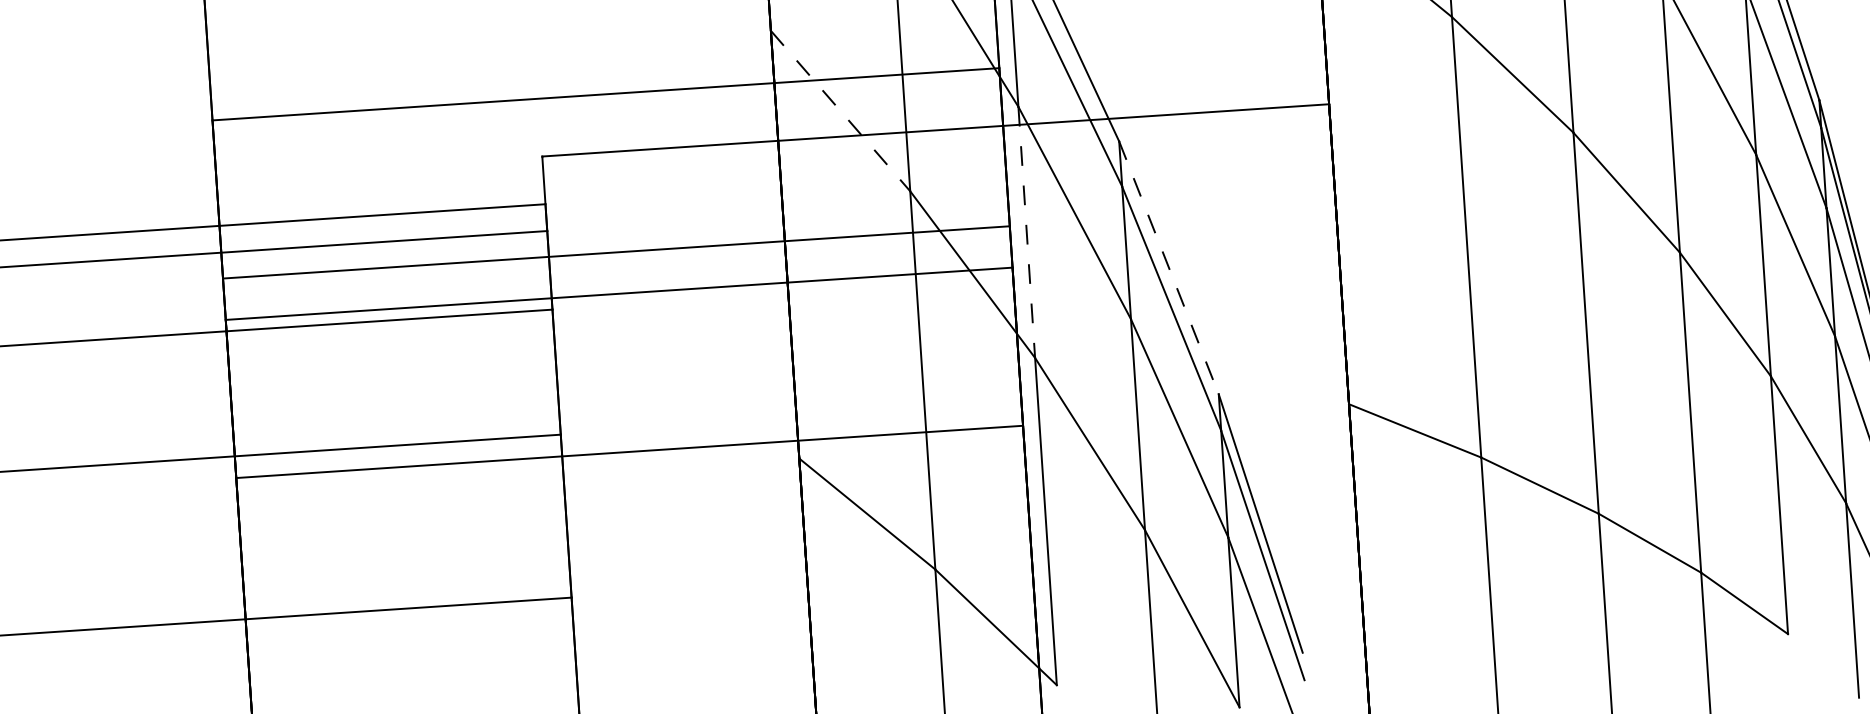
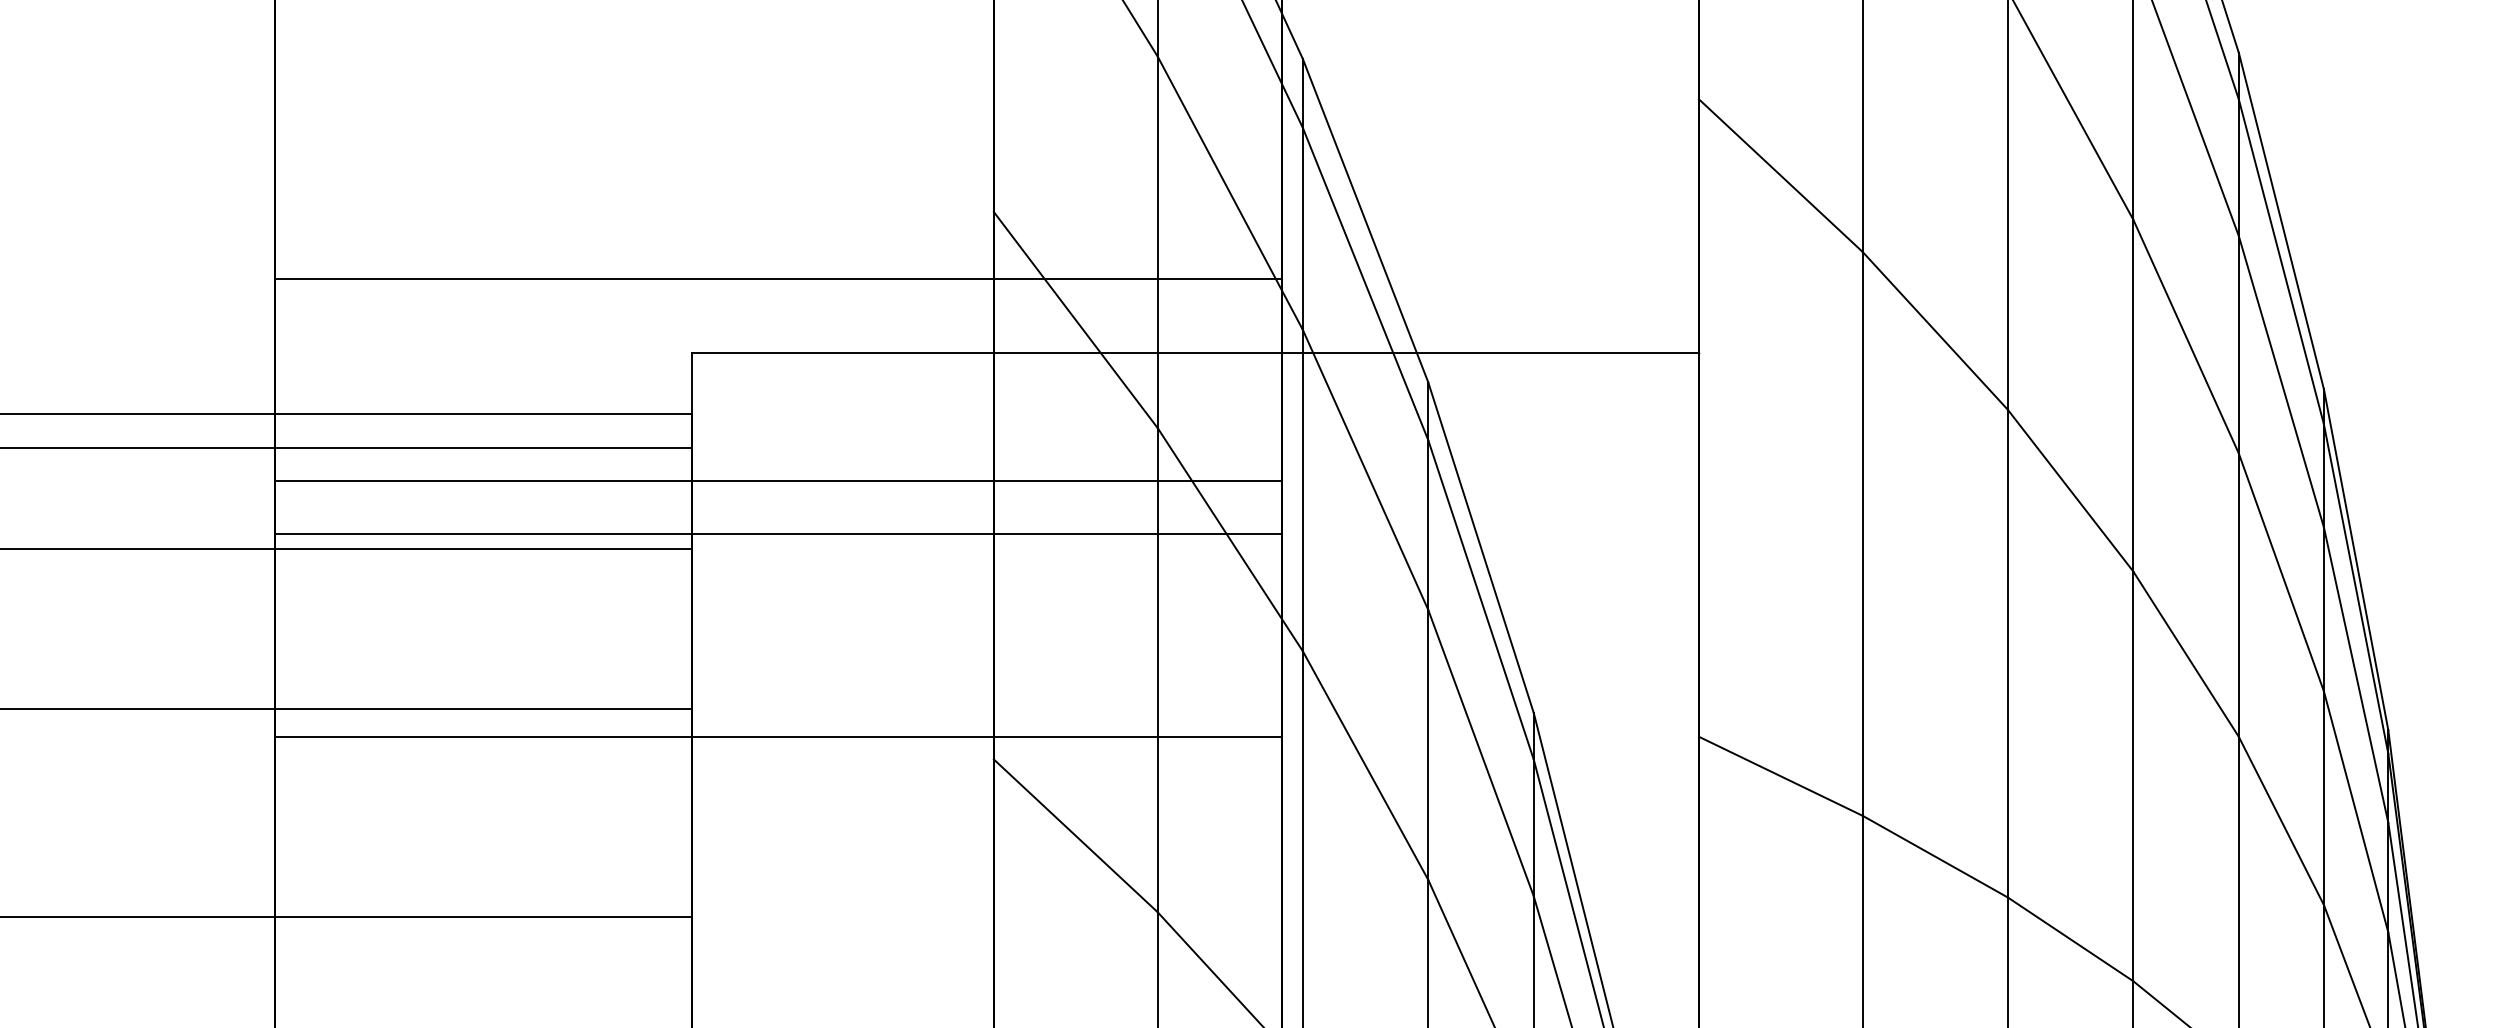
line: (840, 111) -> (1075, 320), dashed -> solid
line: (1026, 232) -> (1302, 490), dashed -> solid
line: (1169, 267) -> (1481, 547), dashed -> solid

